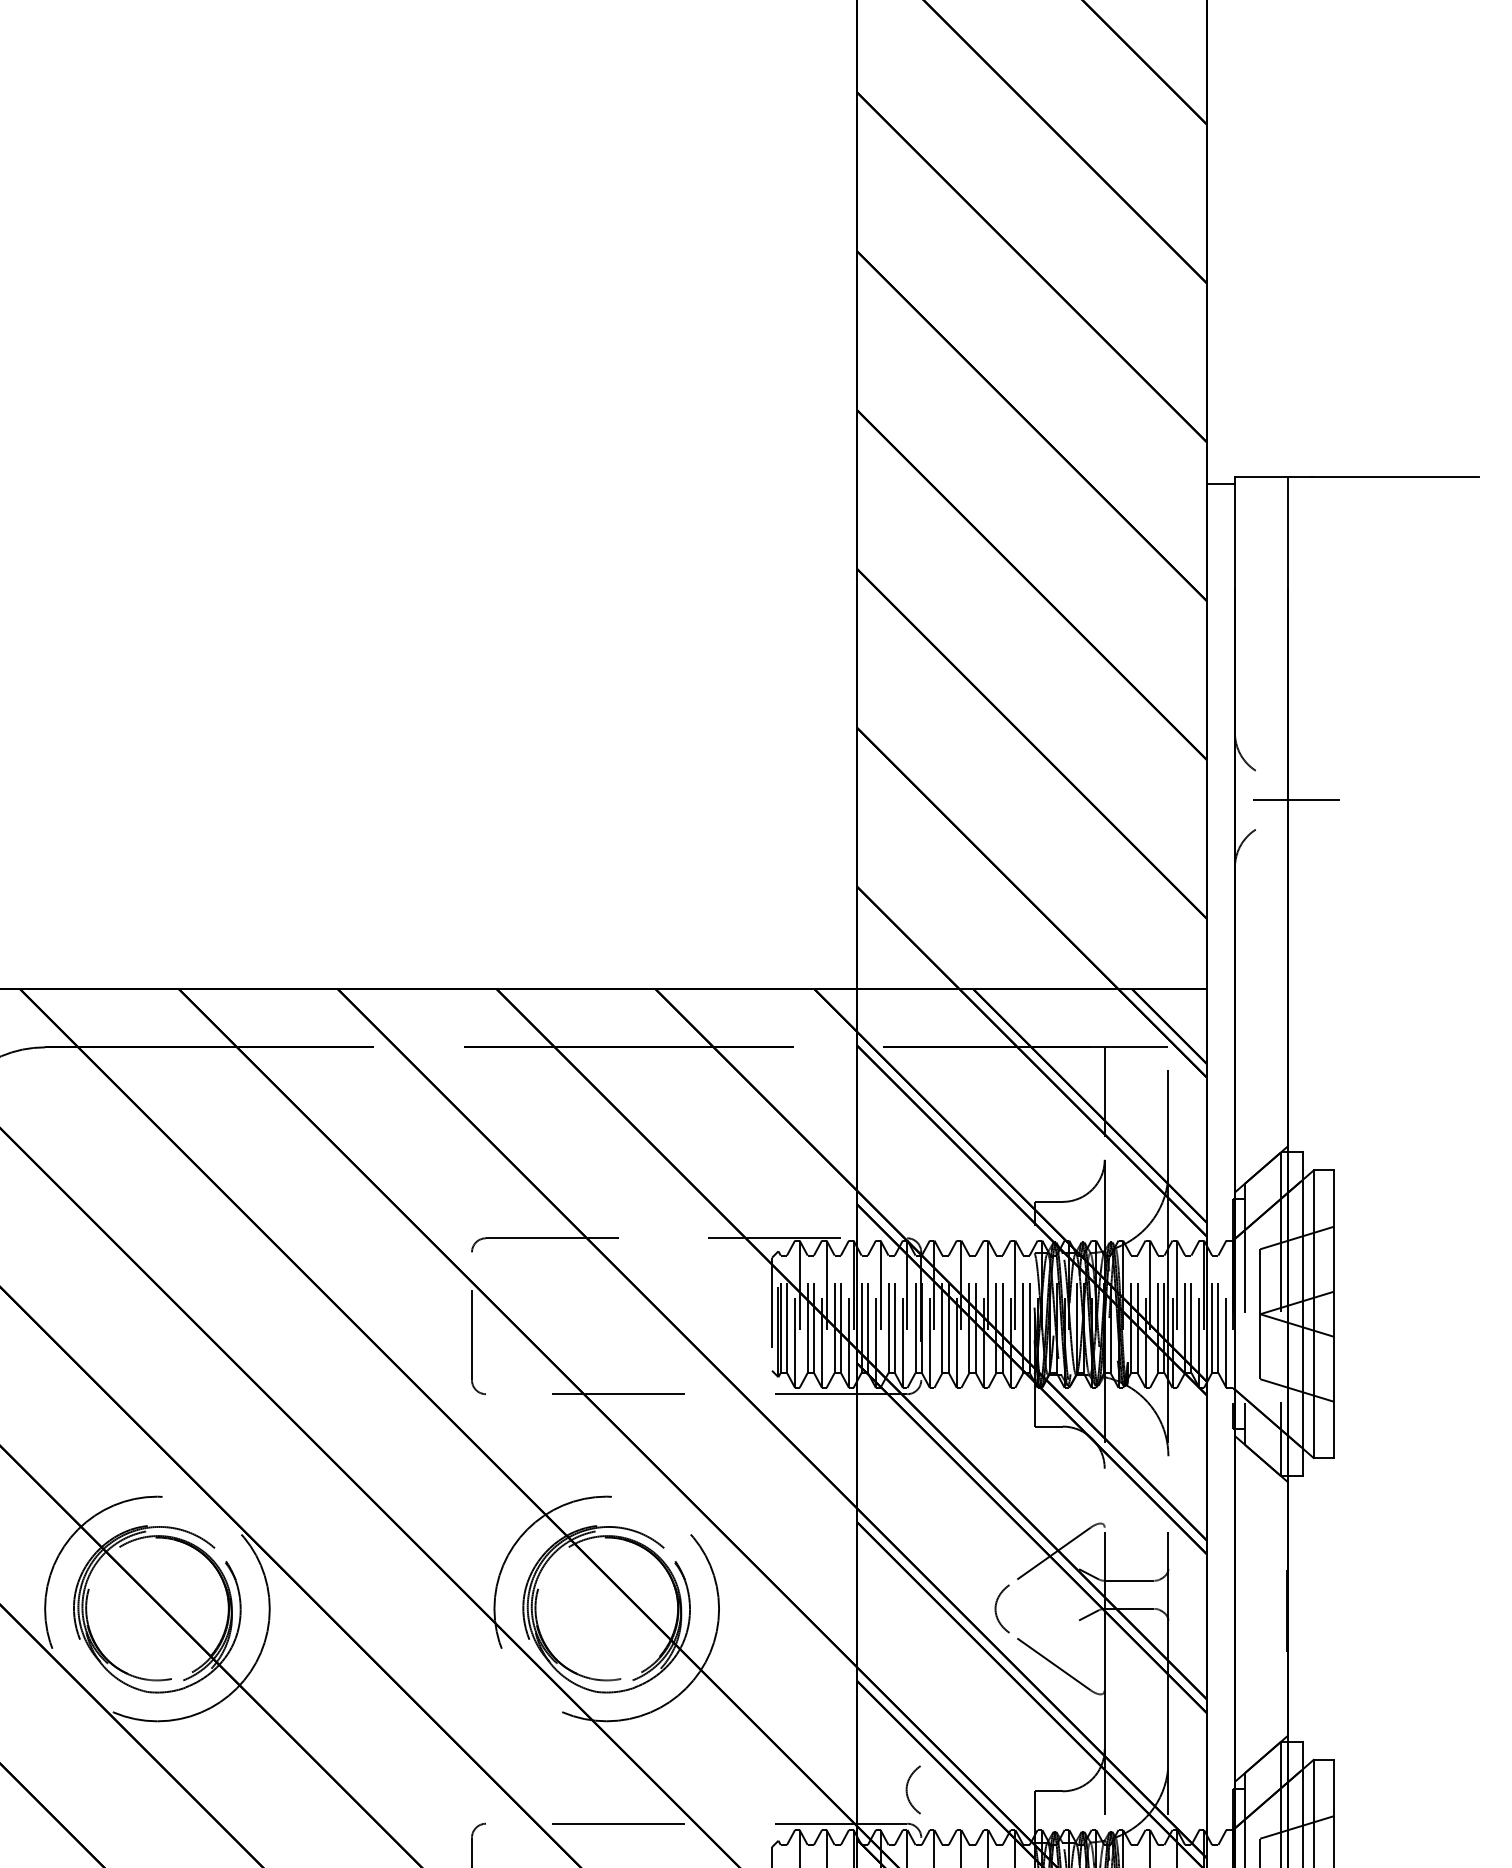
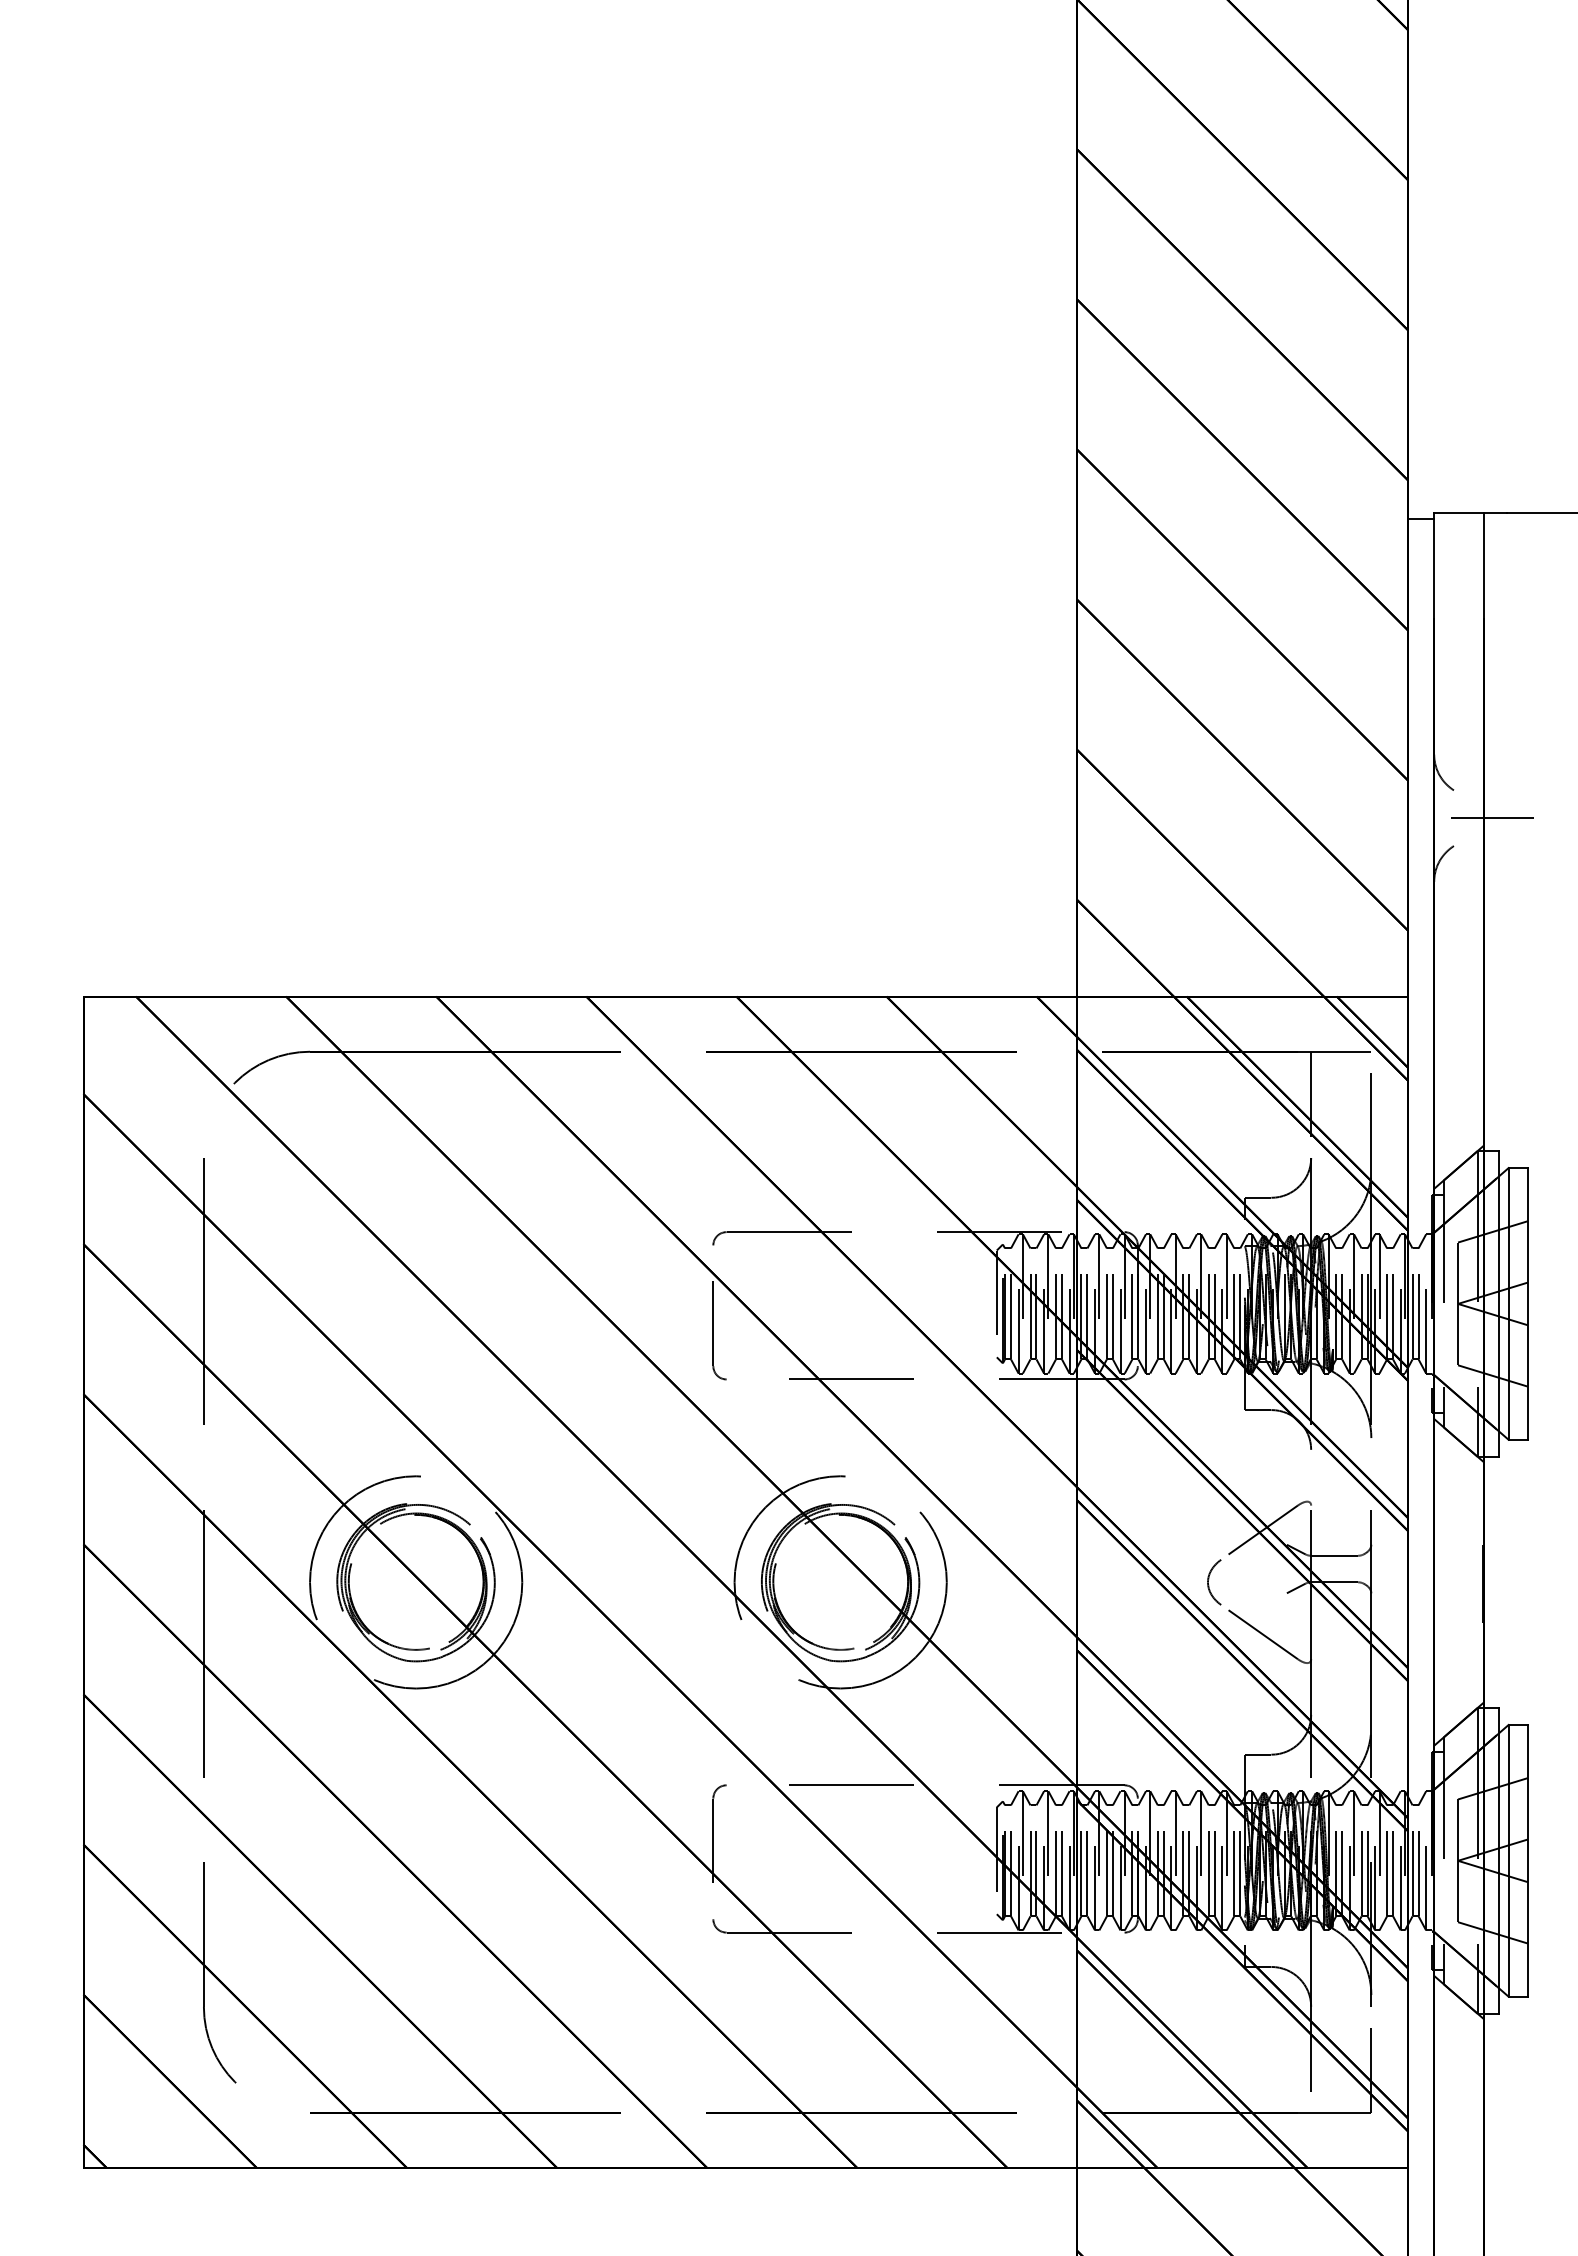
part: (913, 1790) -> (1130, 1753), removed

